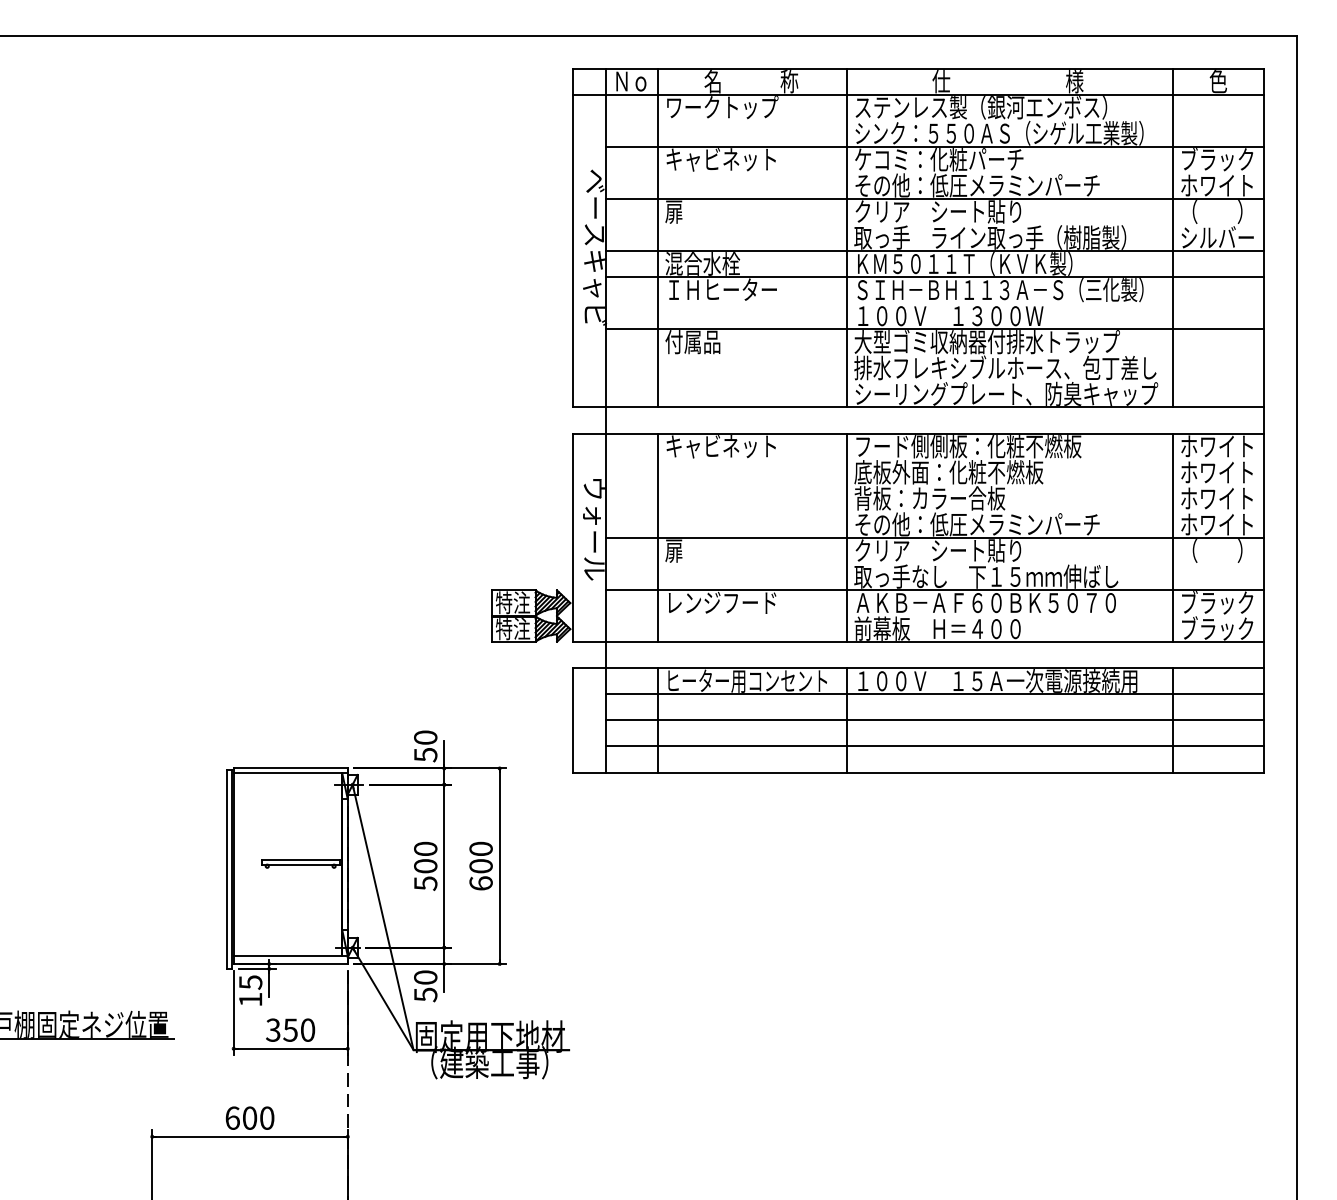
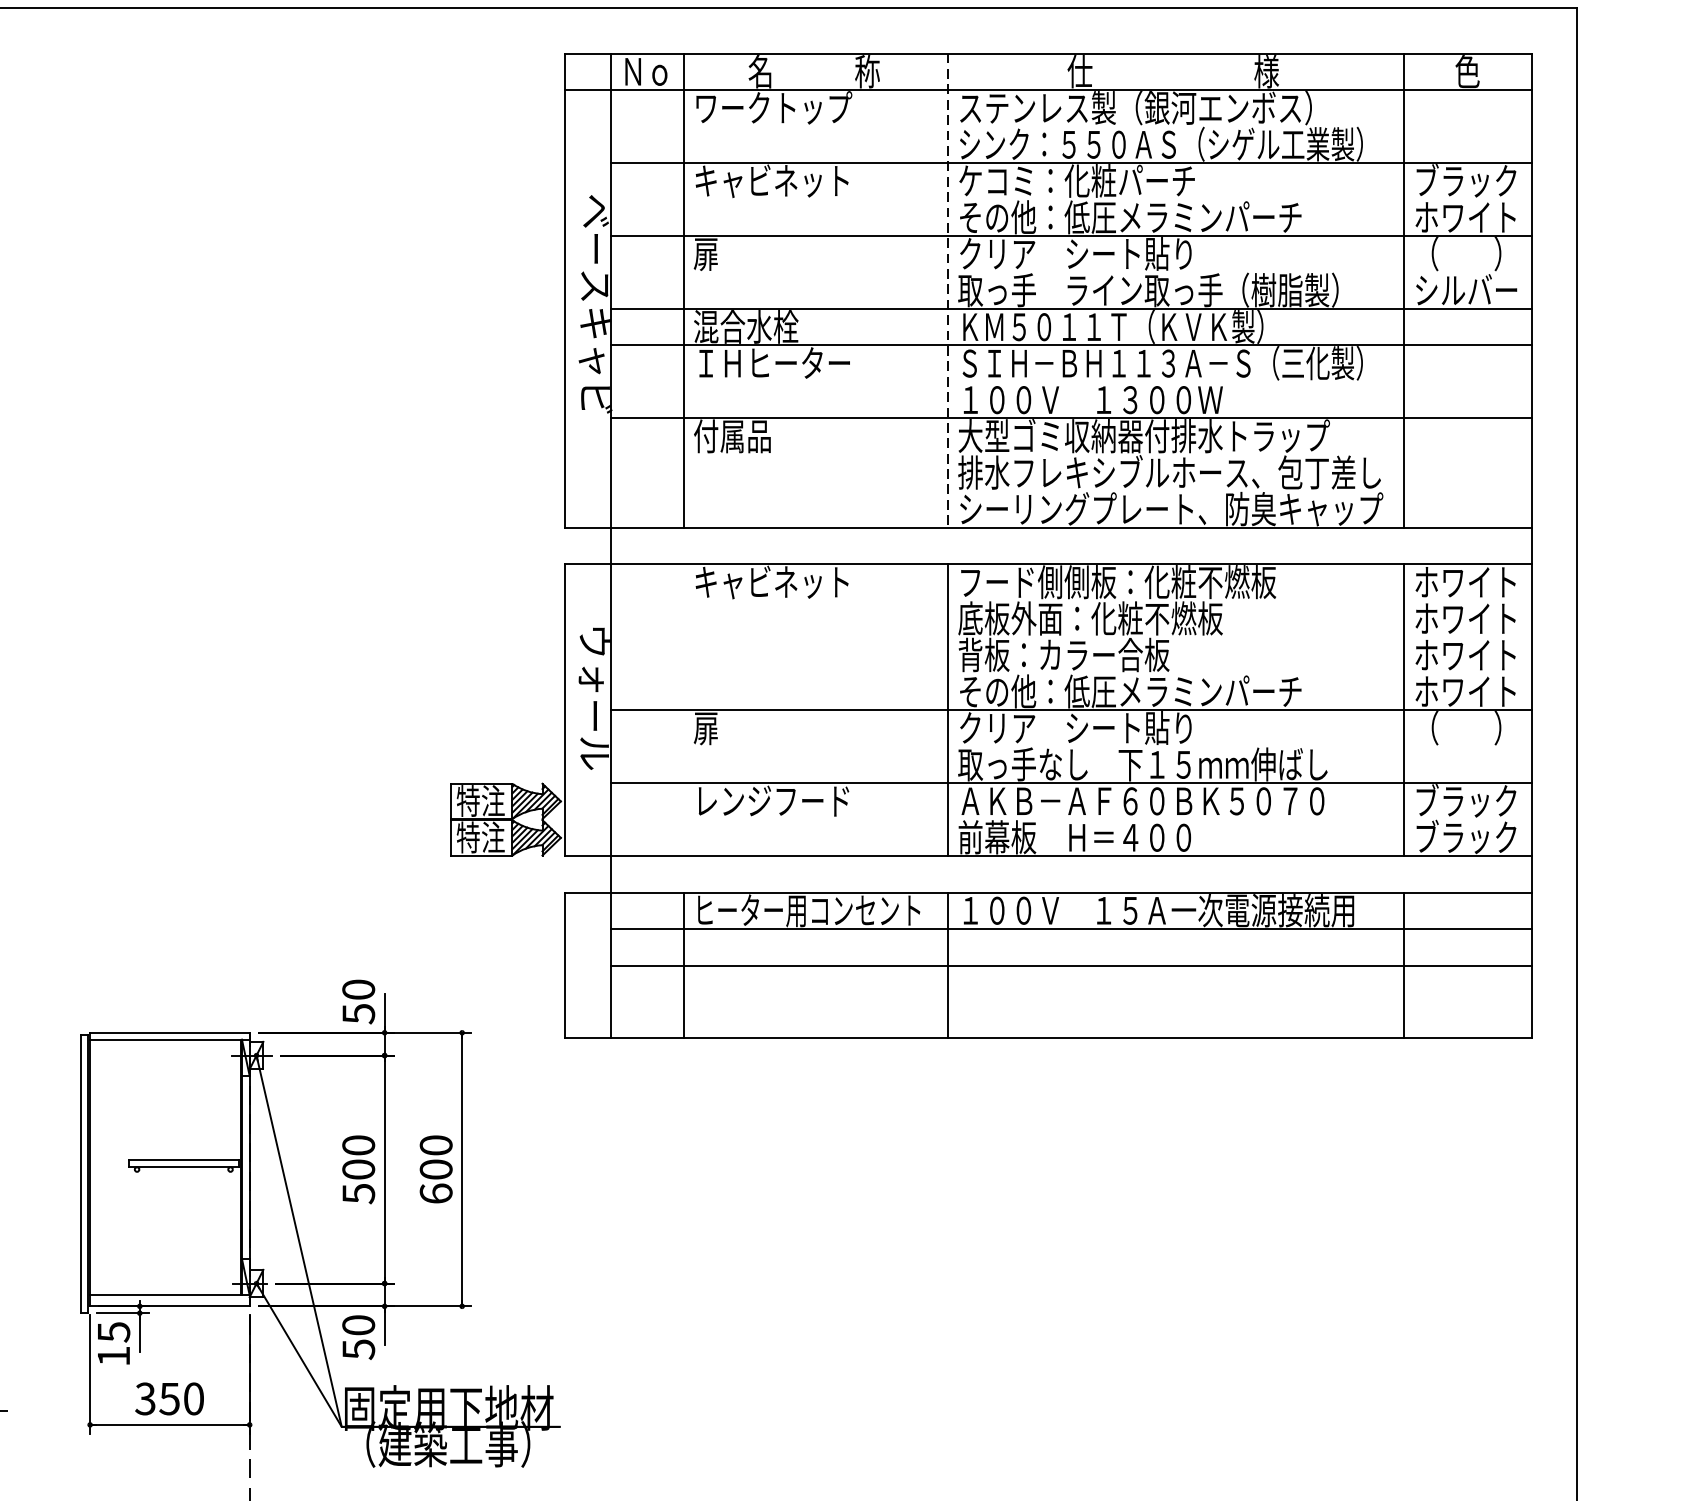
line: (847, 238) -> (948, 291), solid -> dashed
line: (658, 537) -> (684, 709), removed
line: (934, 746) -> (1070, 1002), removed

